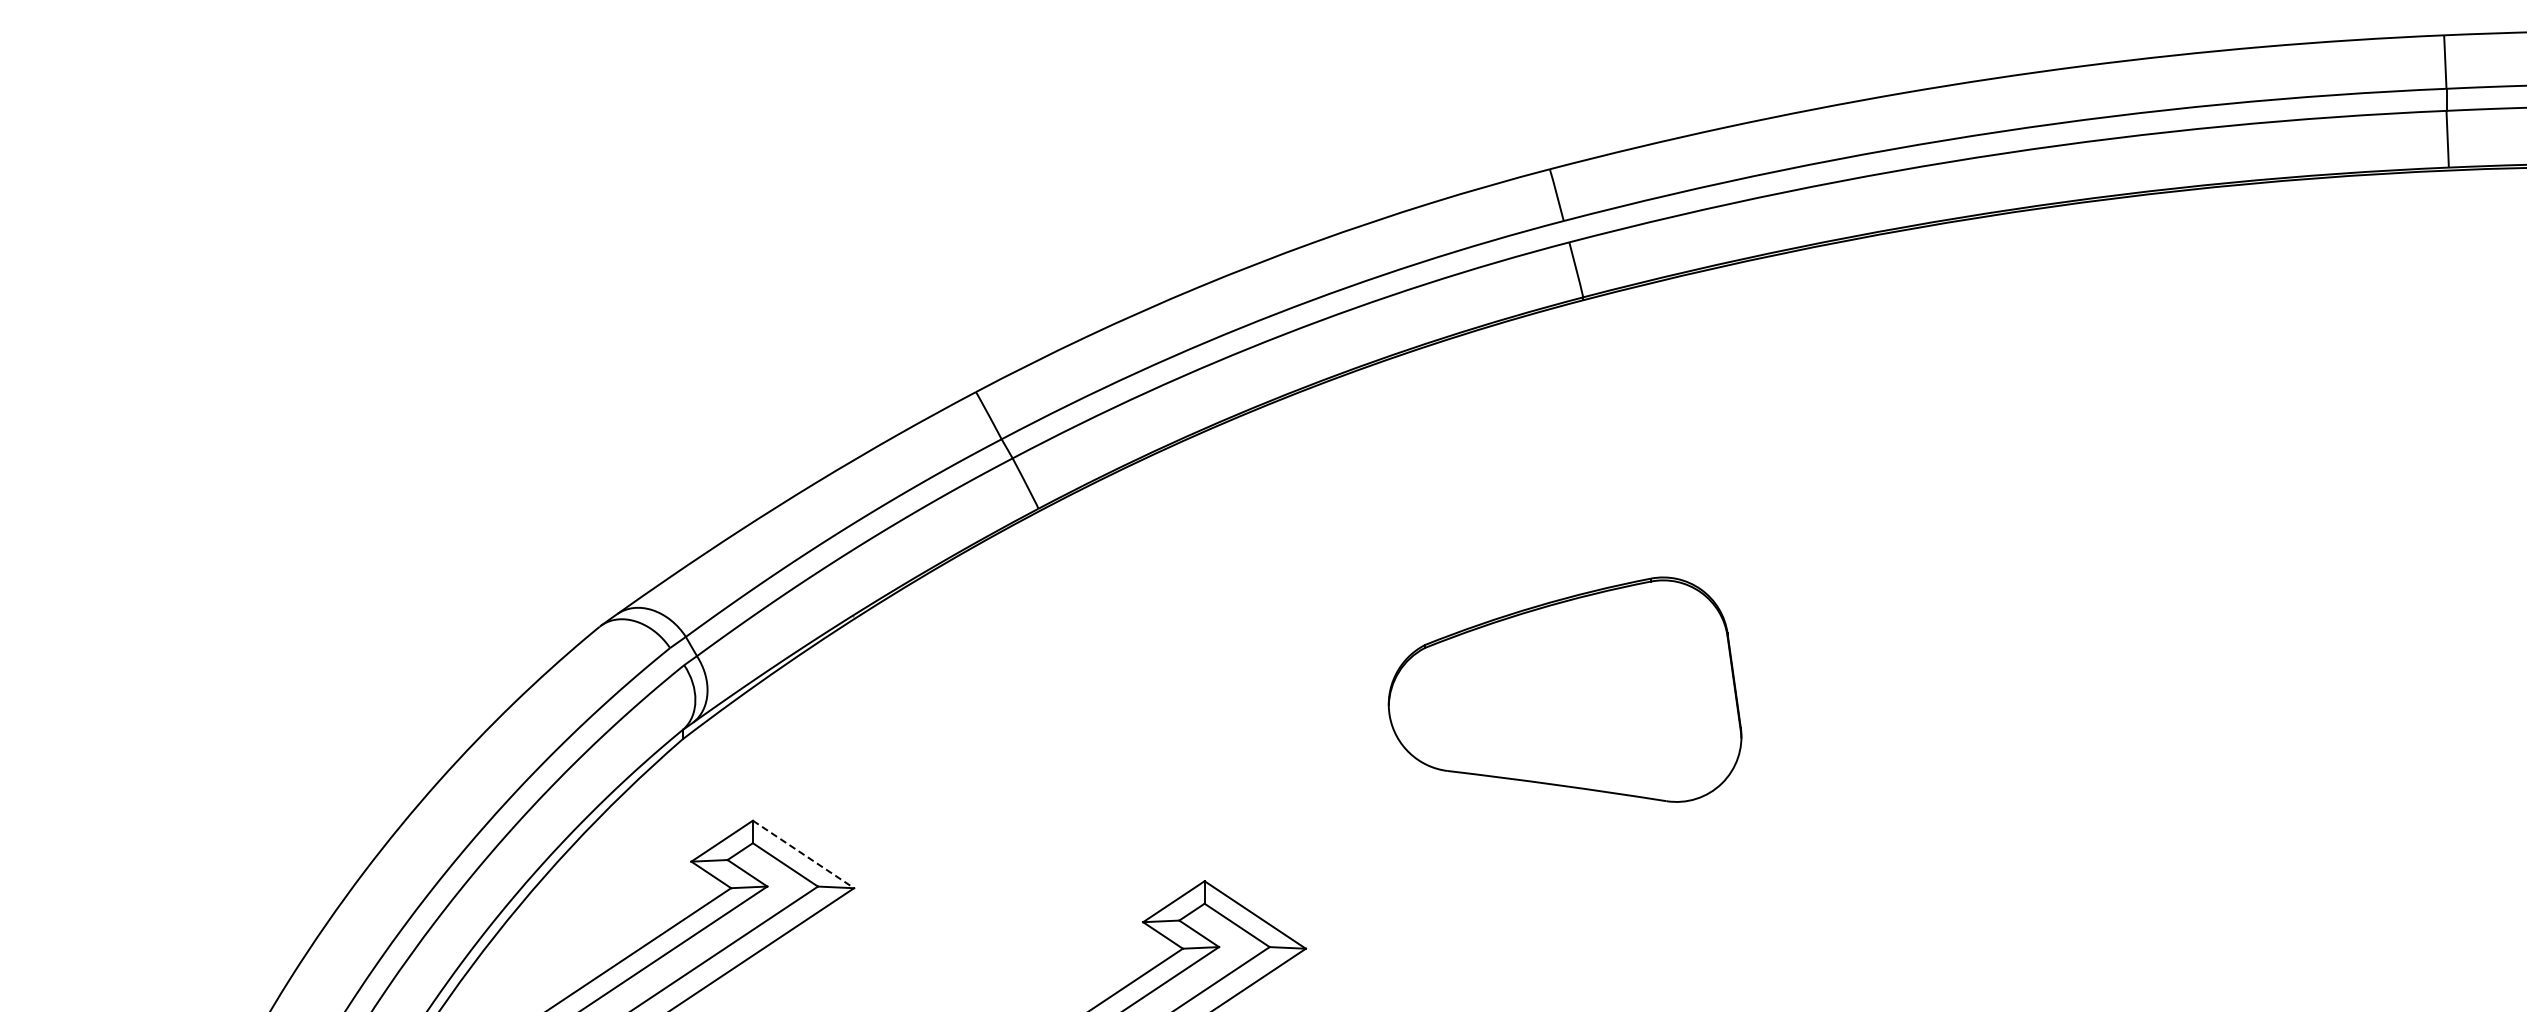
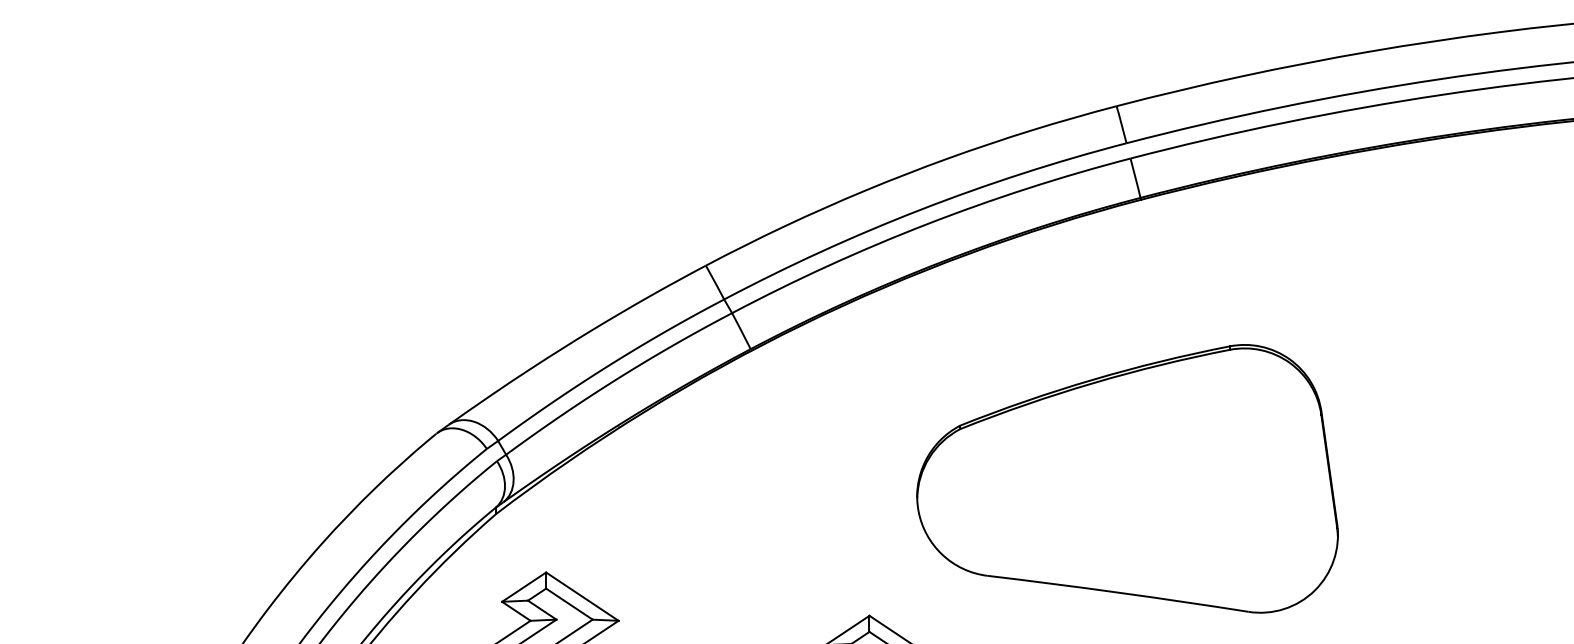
part: (1564, 689) -> (1127, 478), size x1.67
line: (803, 854) -> (582, 596), dashed -> solid

